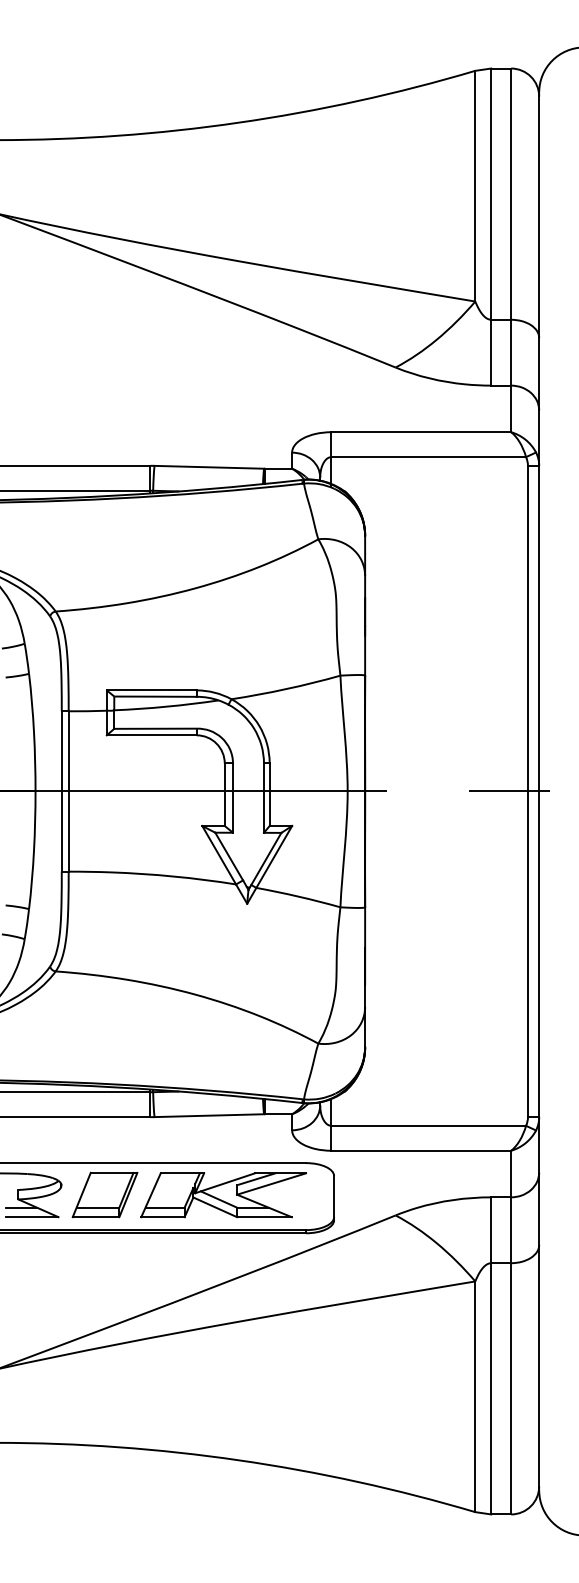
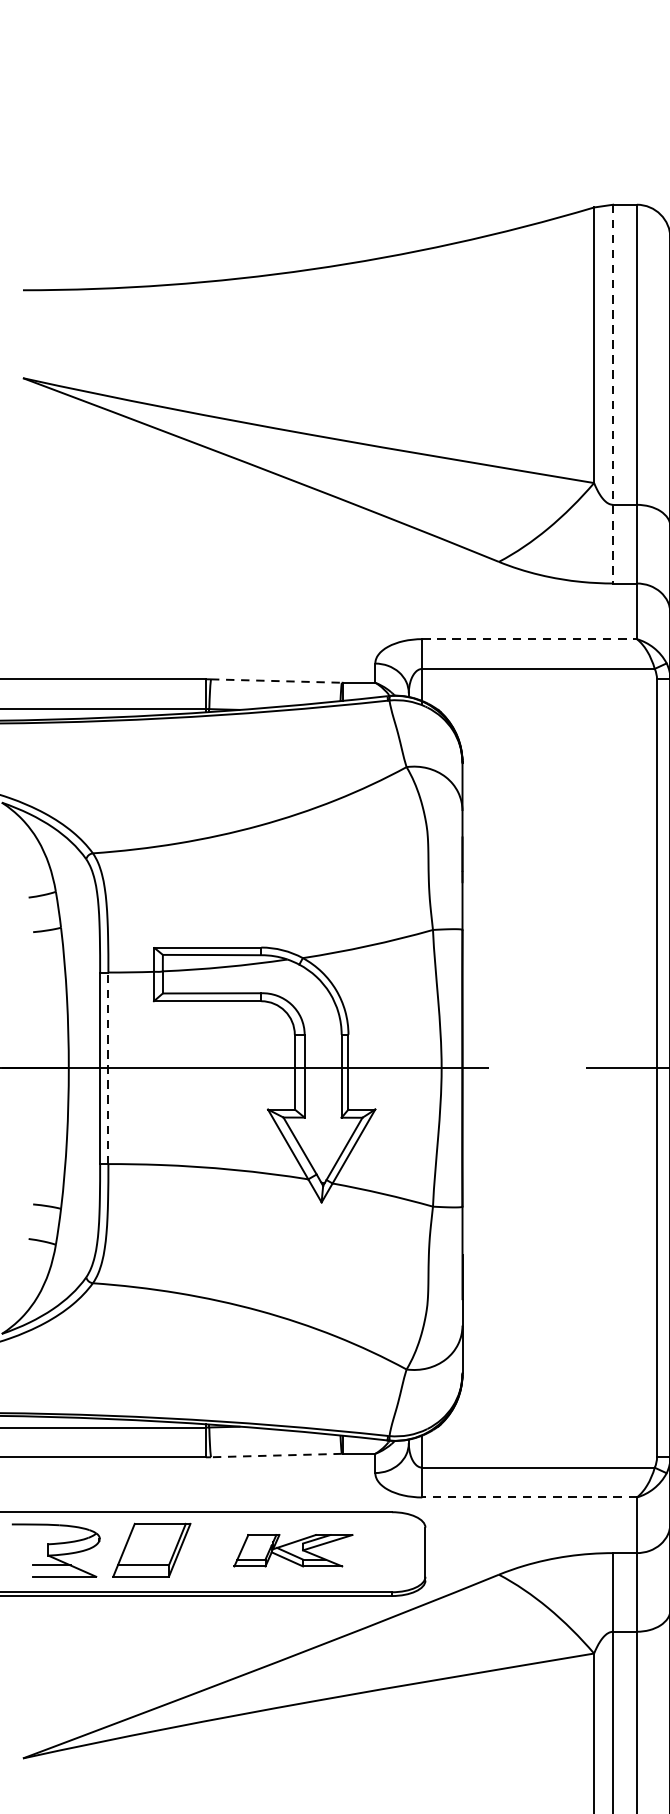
line: (491, 227) -> (613, 394), solid -> dashed
line: (421, 432) -> (529, 639), solid -> dashed
line: (209, 467) -> (276, 681), solid -> dashed
line: (68, 790) -> (108, 1067), solid -> dashed
line: (209, 1115) -> (276, 1455), solid -> dashed
line: (421, 1150) -> (529, 1497), solid -> dashed
part: (223, 1195) -> (293, 1550), size x0.6

